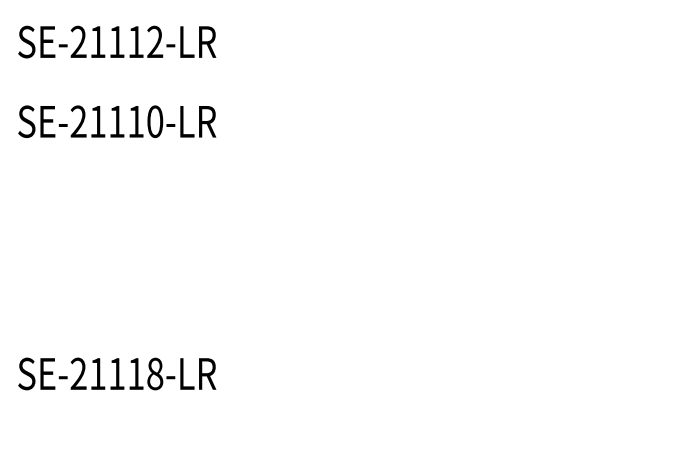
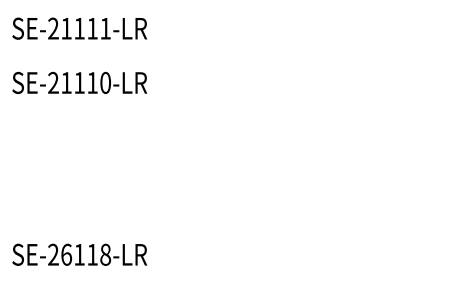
text: (154, 41) -> (105, 28), SE-21112-LR -> SE-21111-LR
text: (97, 373) -> (66, 254), SE-21118-LR -> SE-26118-LR

